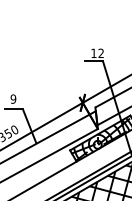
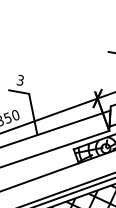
text: (13, 98) -> (20, 79), 9 -> 3

